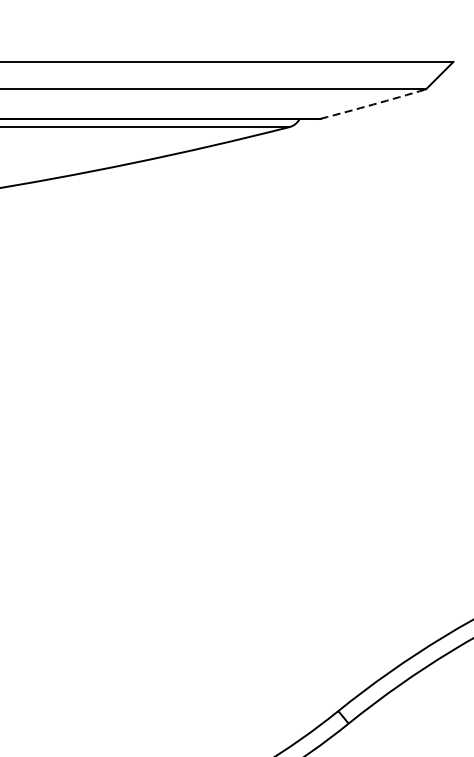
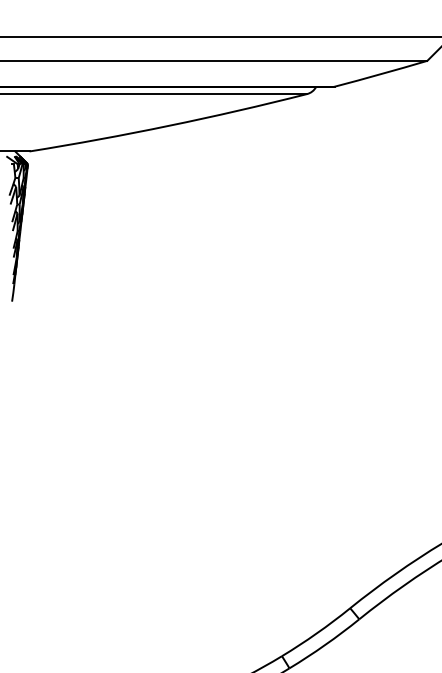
arc: (373, 104) -> (381, 74), dashed -> solid

